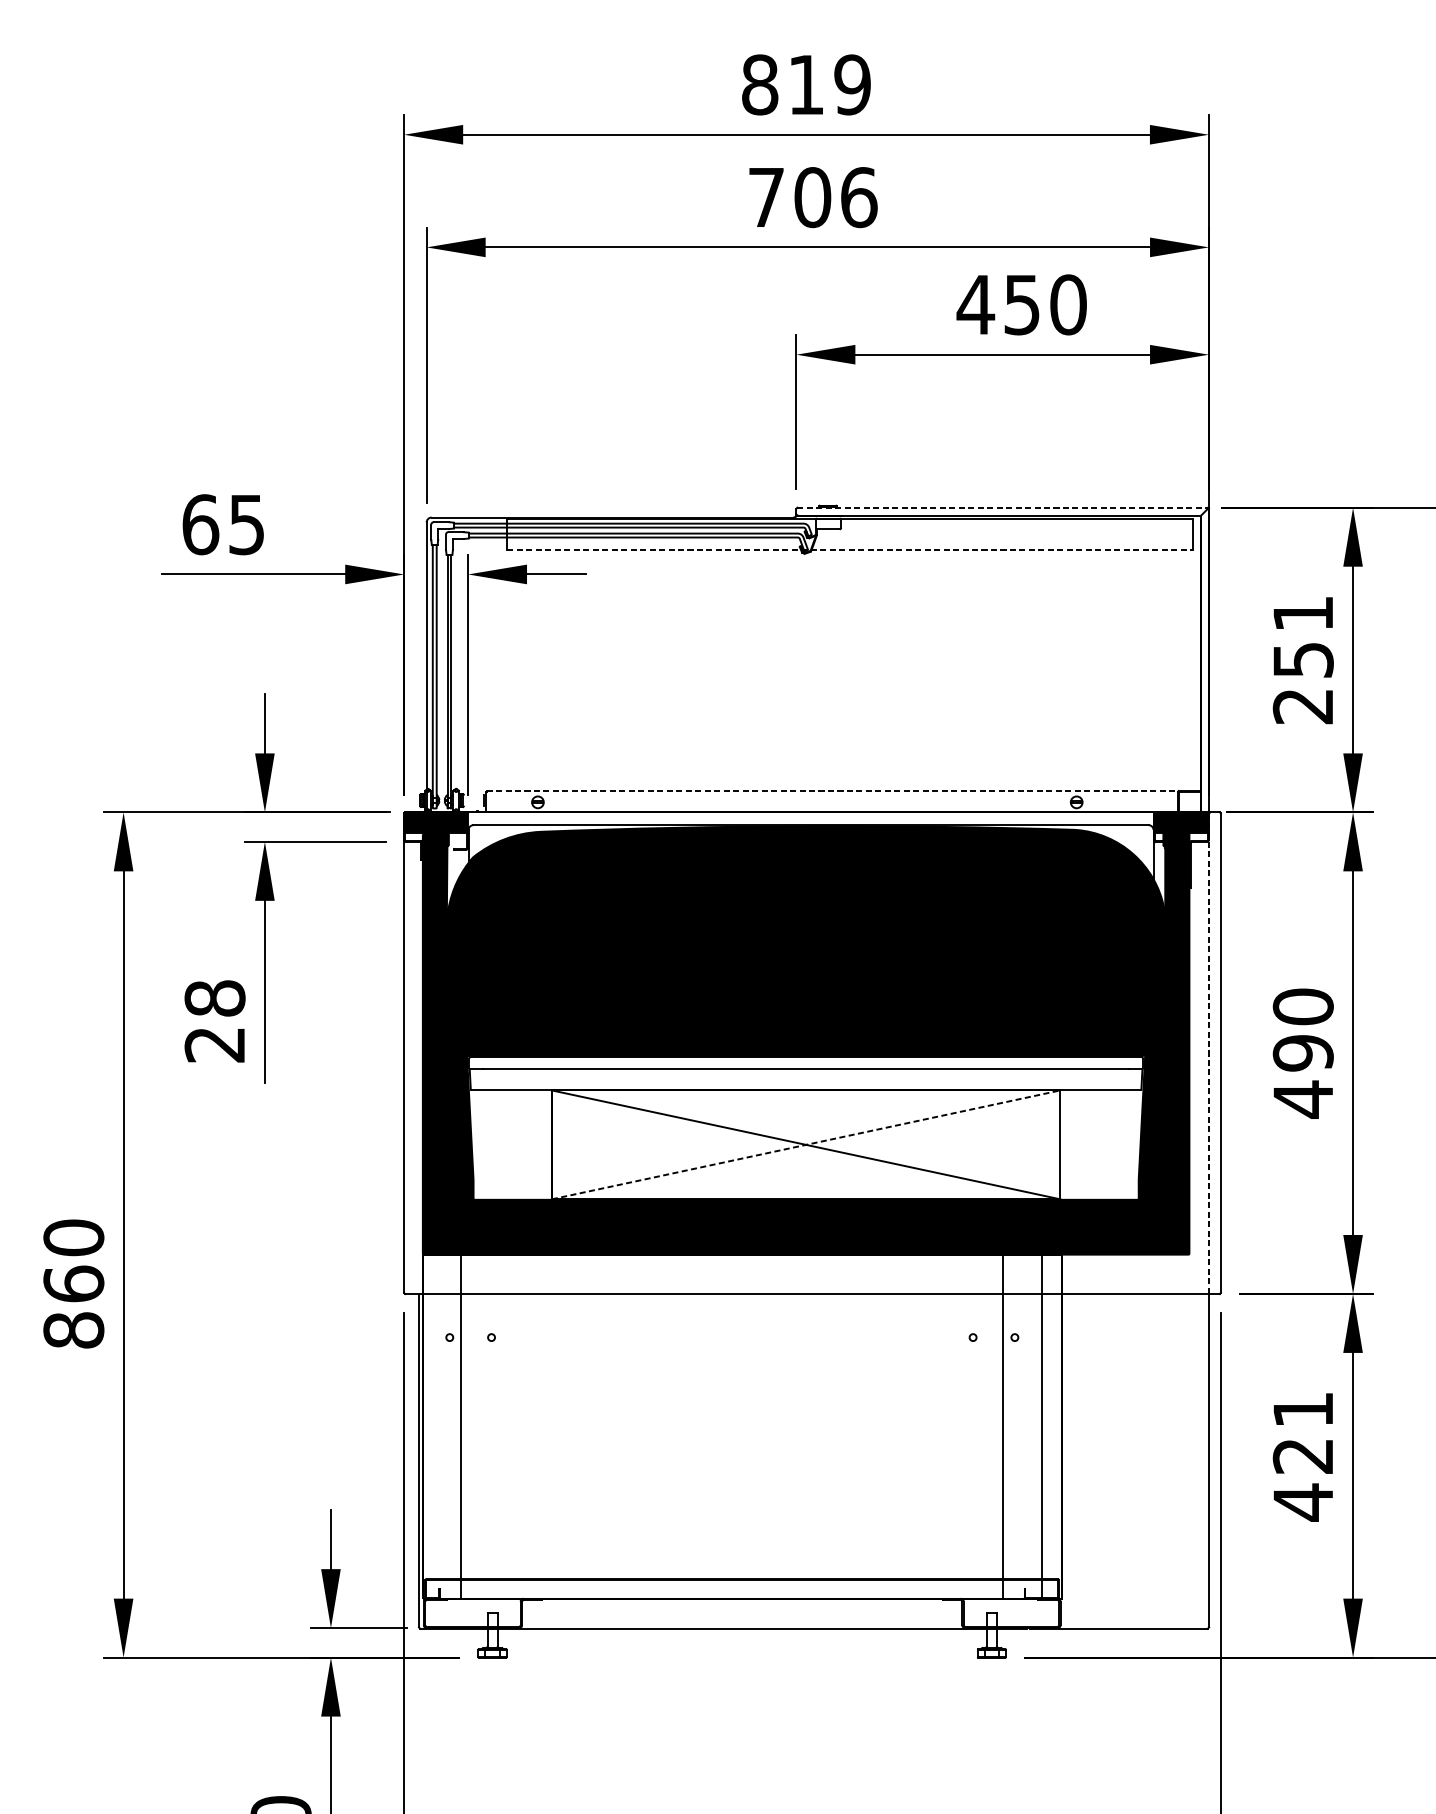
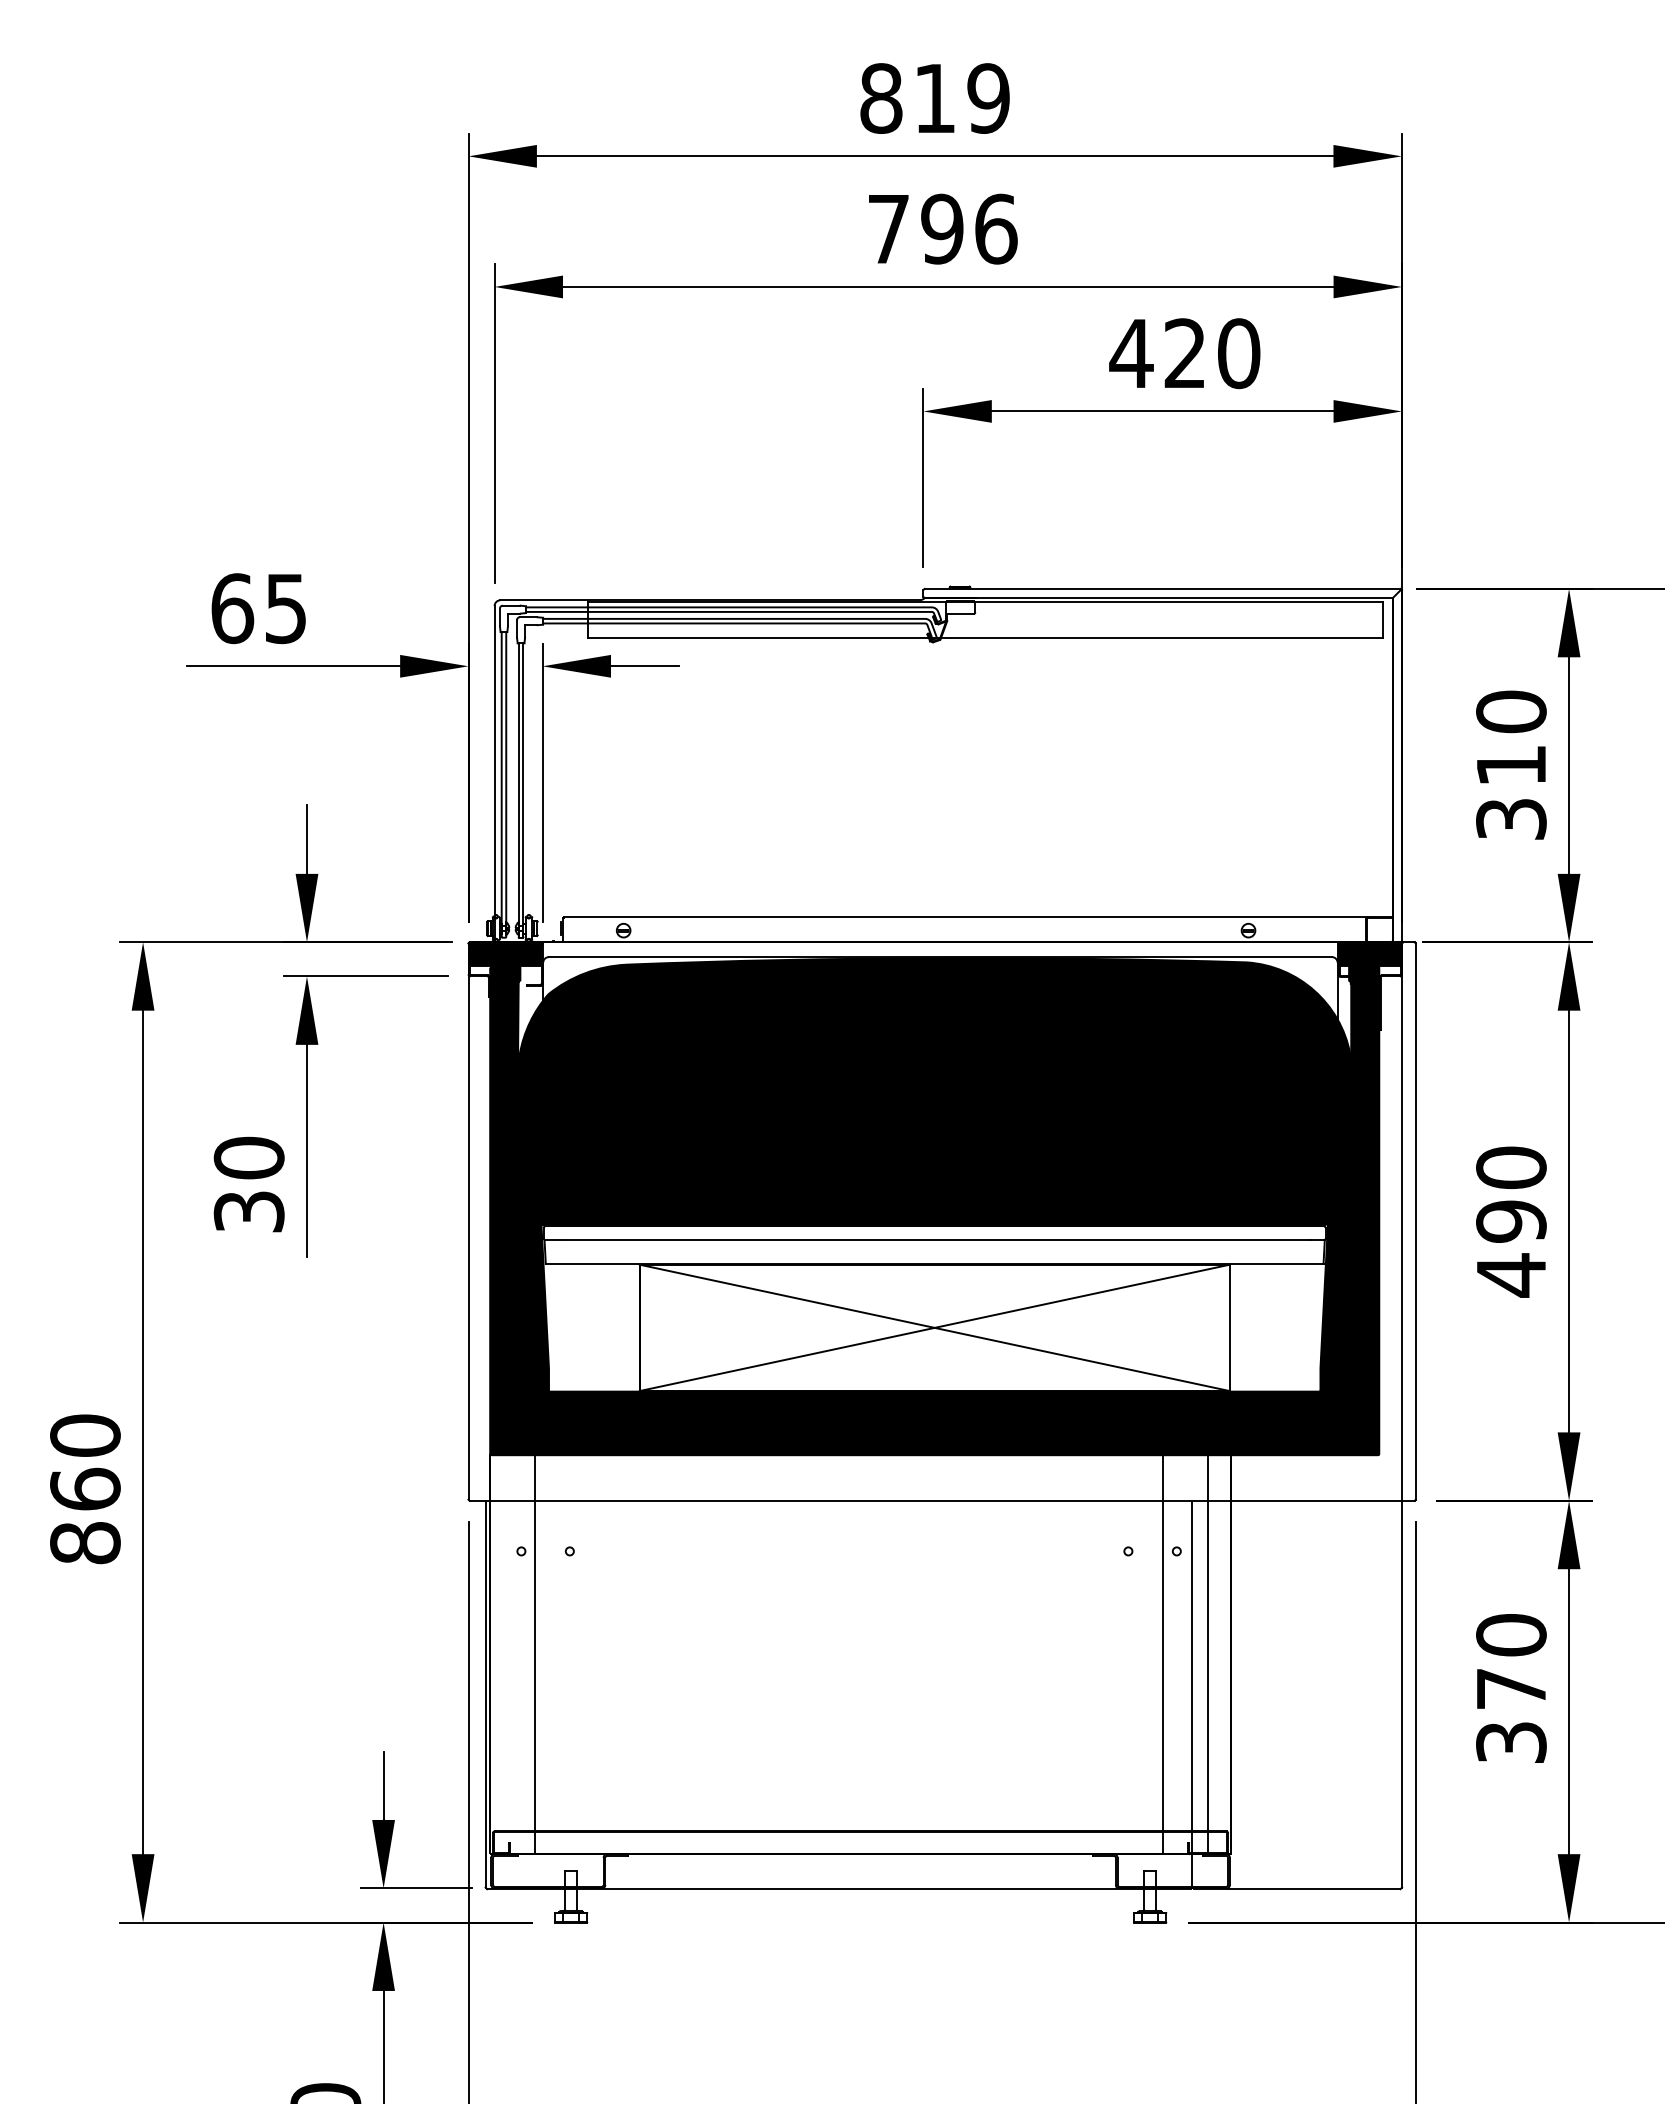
text: (812, 196) -> (942, 228), 706 -> 796
text: (1021, 304) -> (1184, 353), 450 -> 420
line: (1003, 507) -> (1163, 588), dashed -> solid
line: (850, 550) -> (986, 638), dashed -> solid
text: (1303, 659) -> (1511, 764), 251 -> 310
line: (832, 791) -> (965, 917), dashed -> solid
text: (214, 1021) -> (248, 1184), 28 -> 30
line: (1209, 1054) -> (1402, 1222), dashed -> solid
line: (805, 1144) -> (934, 1327), dashed -> solid
text: (1303, 1456) -> (1511, 1689), 421 -> 370
line: (1028, 1460) -> (1192, 1694), added

